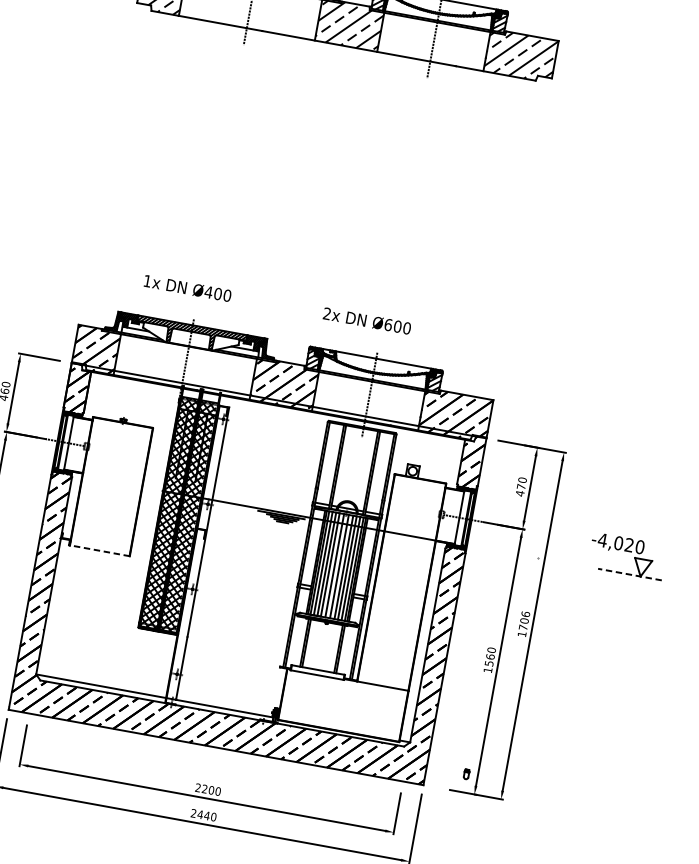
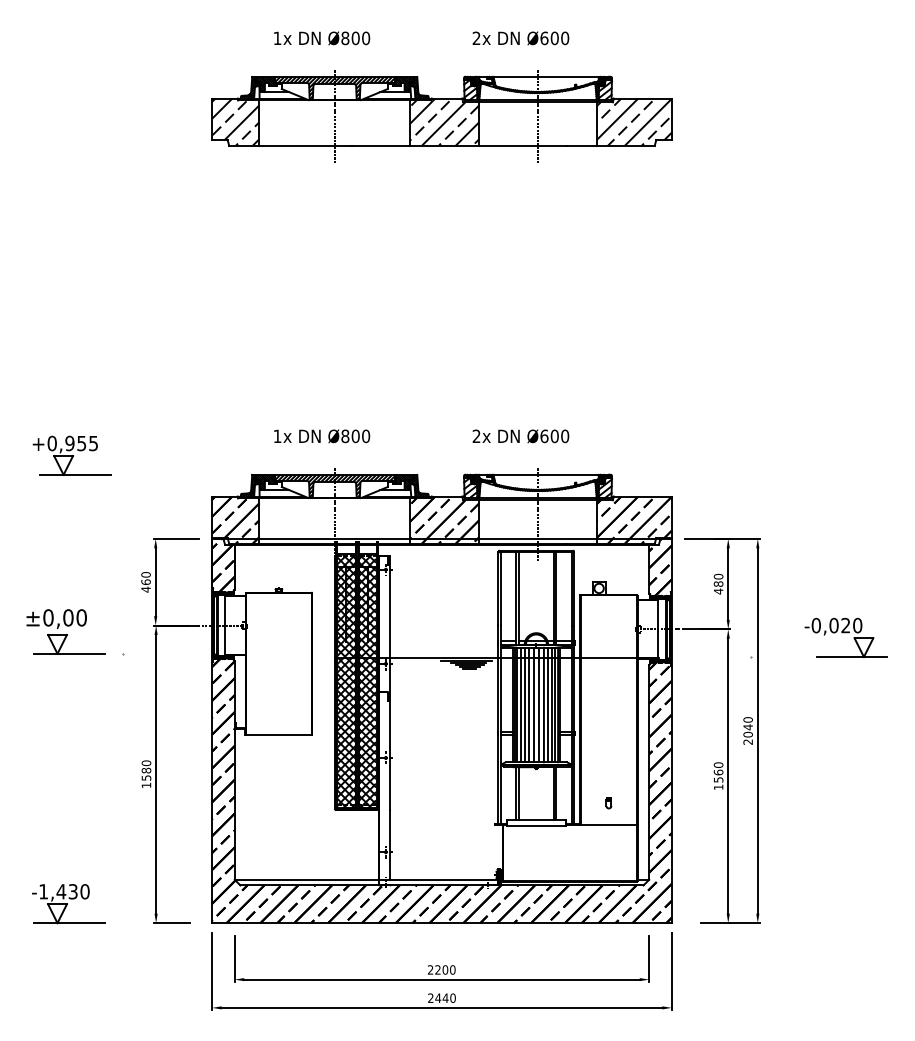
text: (208, 292) -> (345, 436), Ø400 -> Ø800
text: (521, 486) -> (718, 583), 470 -> 480
text: (602, 540) -> (816, 625), -4,020 -> -0,020
line: (99, 550) -> (278, 734), dashed -> solid
line: (629, 574) -> (851, 657), dashed -> solid
text: (523, 623) -> (747, 730), 1706 -> 2040
part: (466, 774) -> (608, 803), moved

